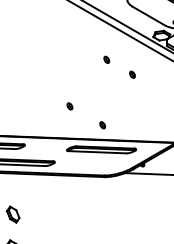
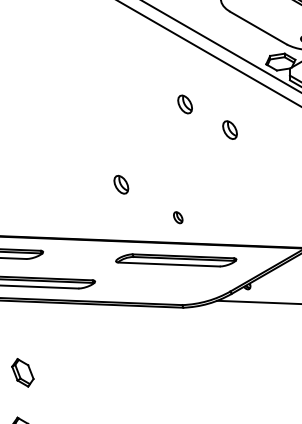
part: (106, 59) -> (184, 103), size x1.6
part: (132, 74) -> (230, 129), size x1.6
part: (69, 106) -> (120, 185), size x1.6

